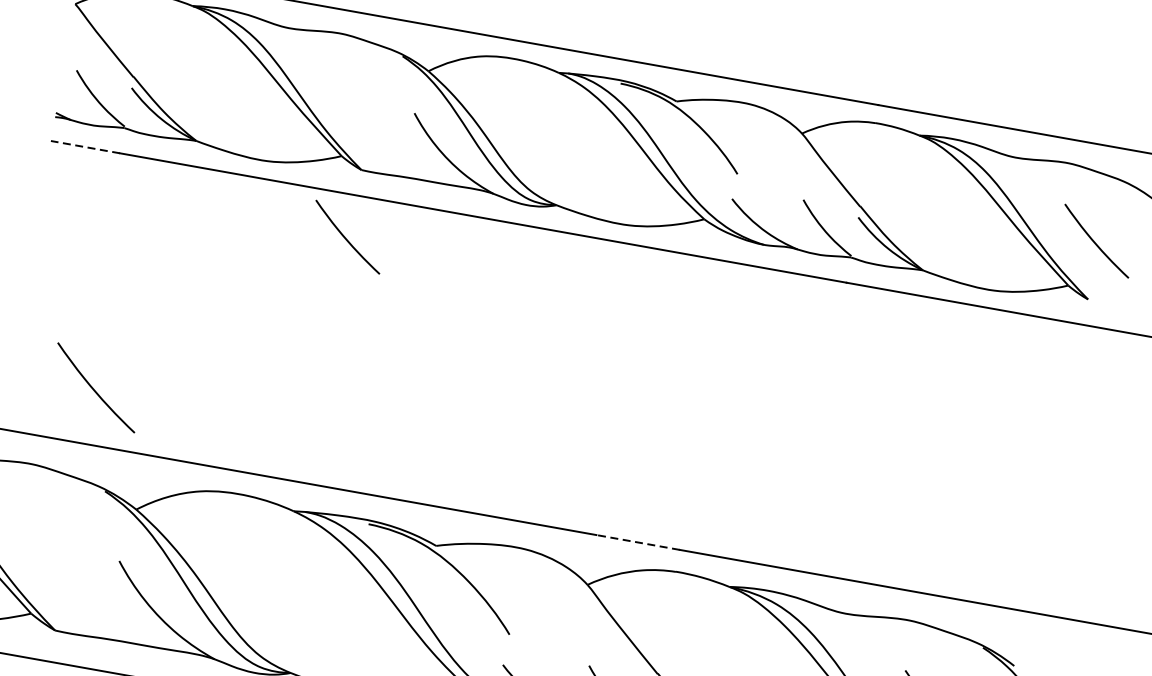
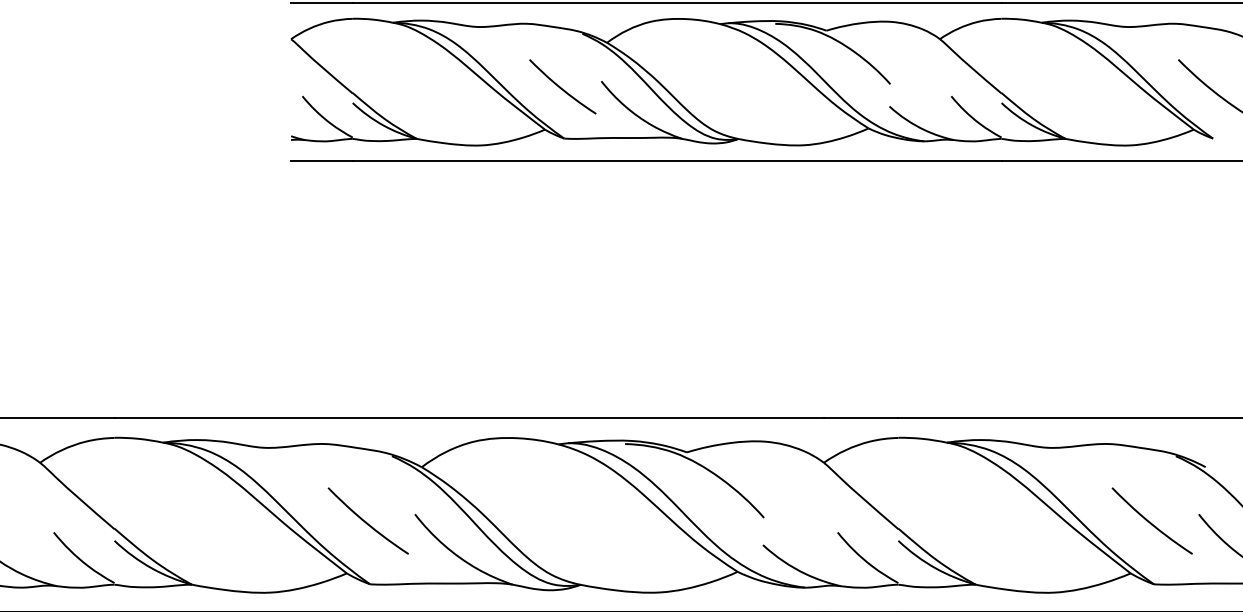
line: (84, 147) -> (321, 161), dashed -> solid
curve: (346, 237) -> (561, 87), moved
curve: (94, 388) -> (366, 521), moved
line: (637, 542) -> (860, 418), dashed -> solid

